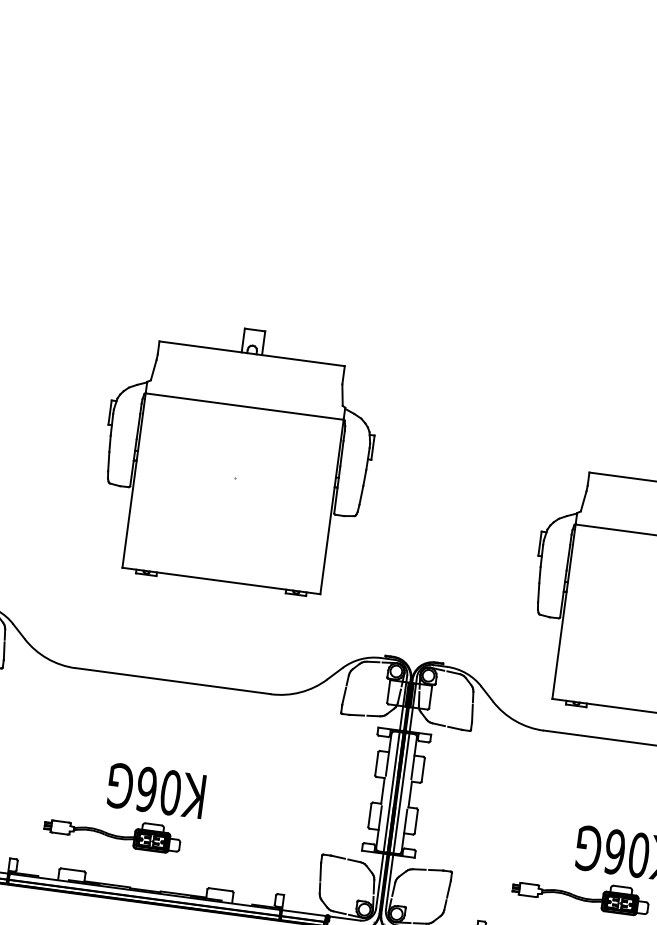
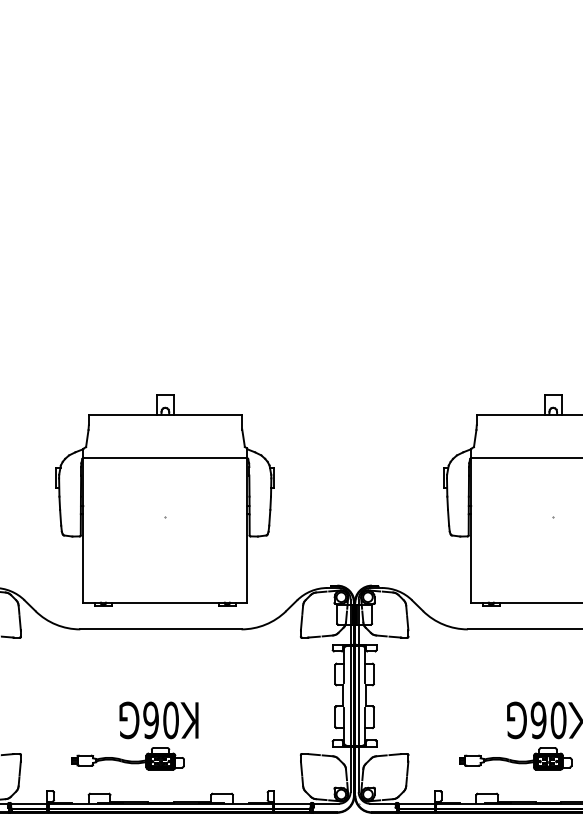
part: (237, 457) -> (164, 500), moved

